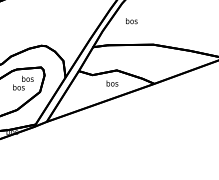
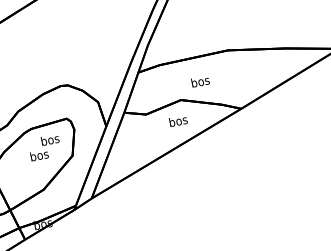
text: (131, 21) -> (200, 82), moved

